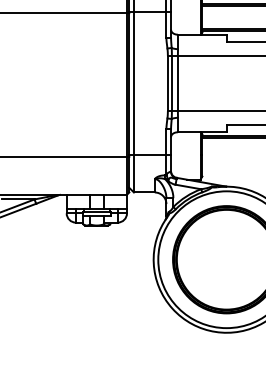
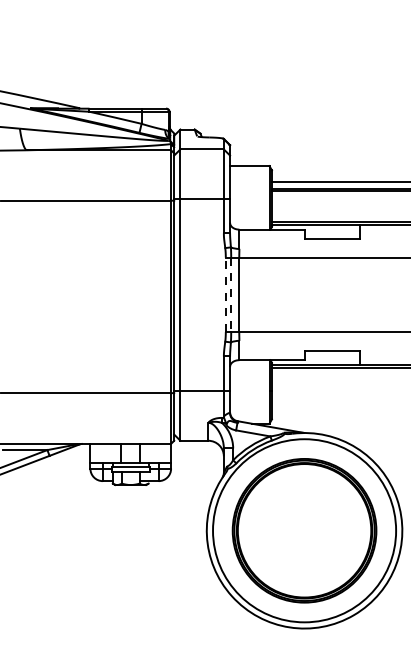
line: (167, 83) -> (225, 294), solid -> dashed
line: (172, 83) -> (231, 295), solid -> dashed

